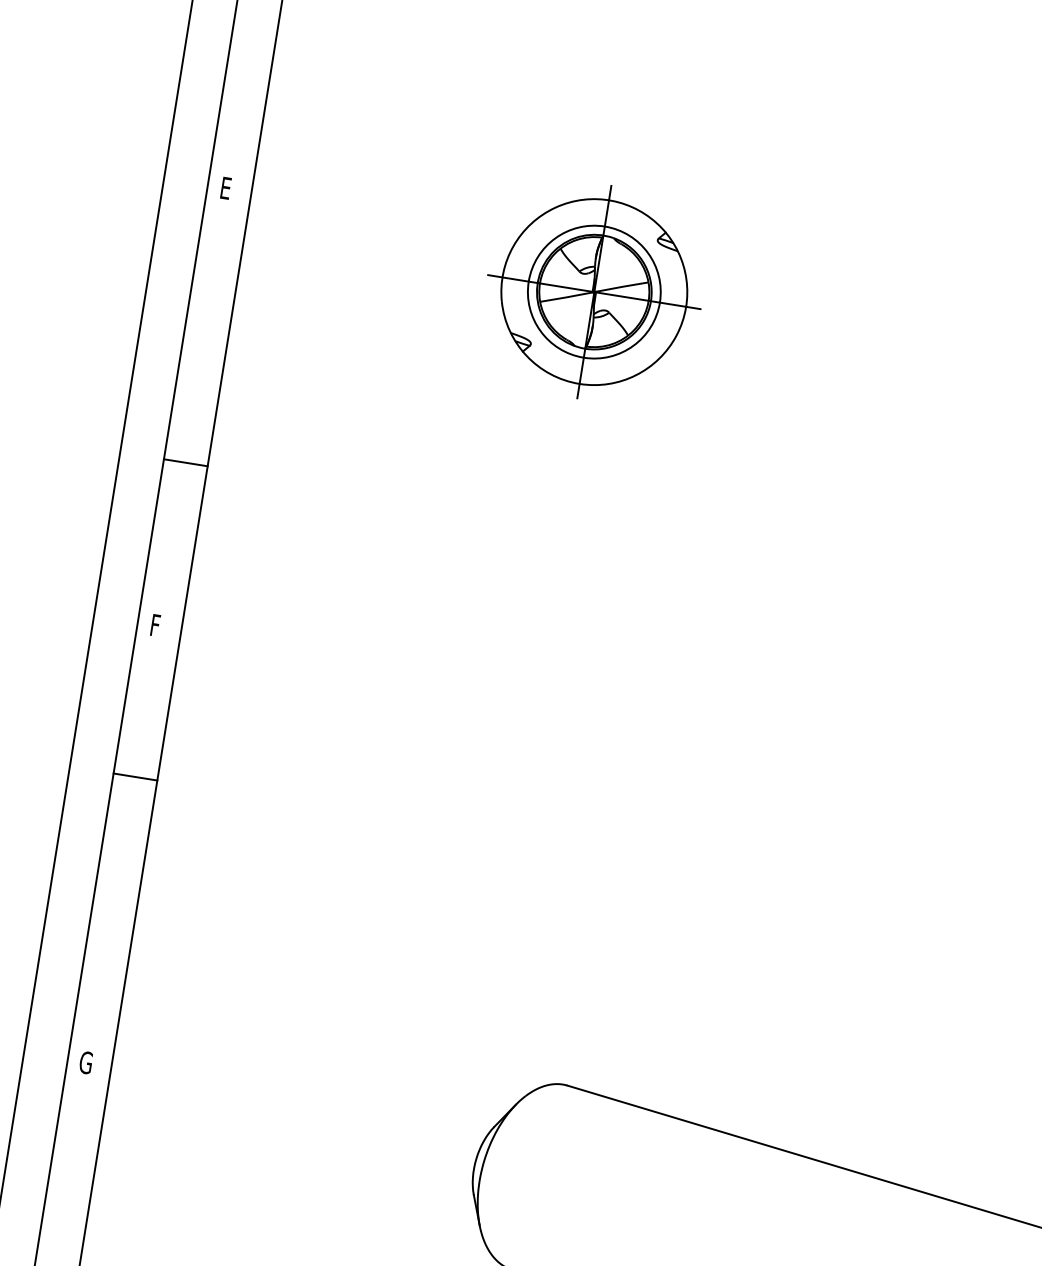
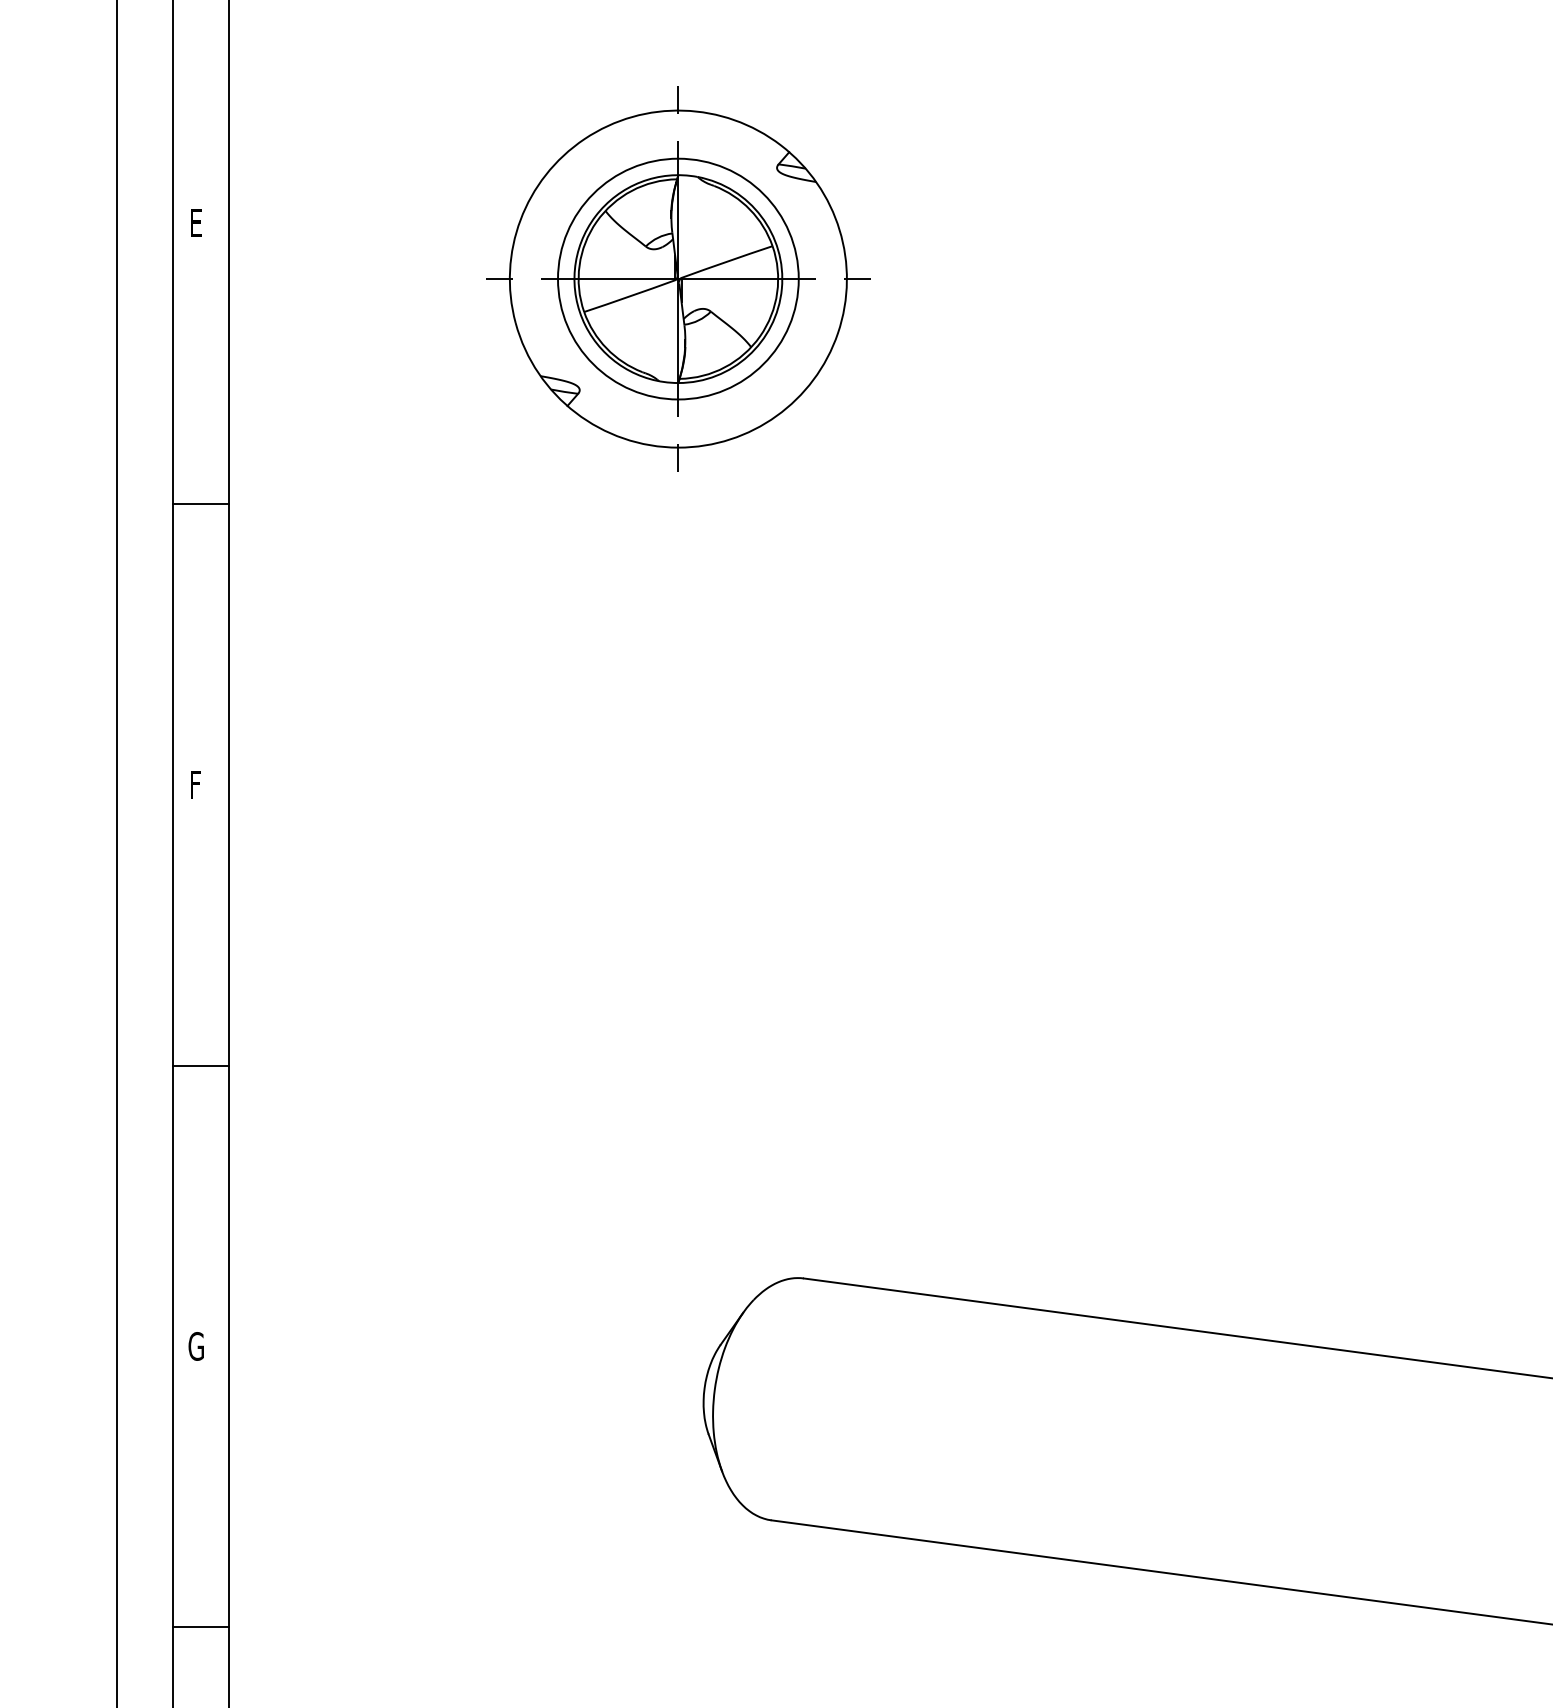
part: (594, 291) -> (678, 278), size x1.43
line: (185, 462) -> (200, 503), moved
line: (135, 776) -> (200, 1065), moved

